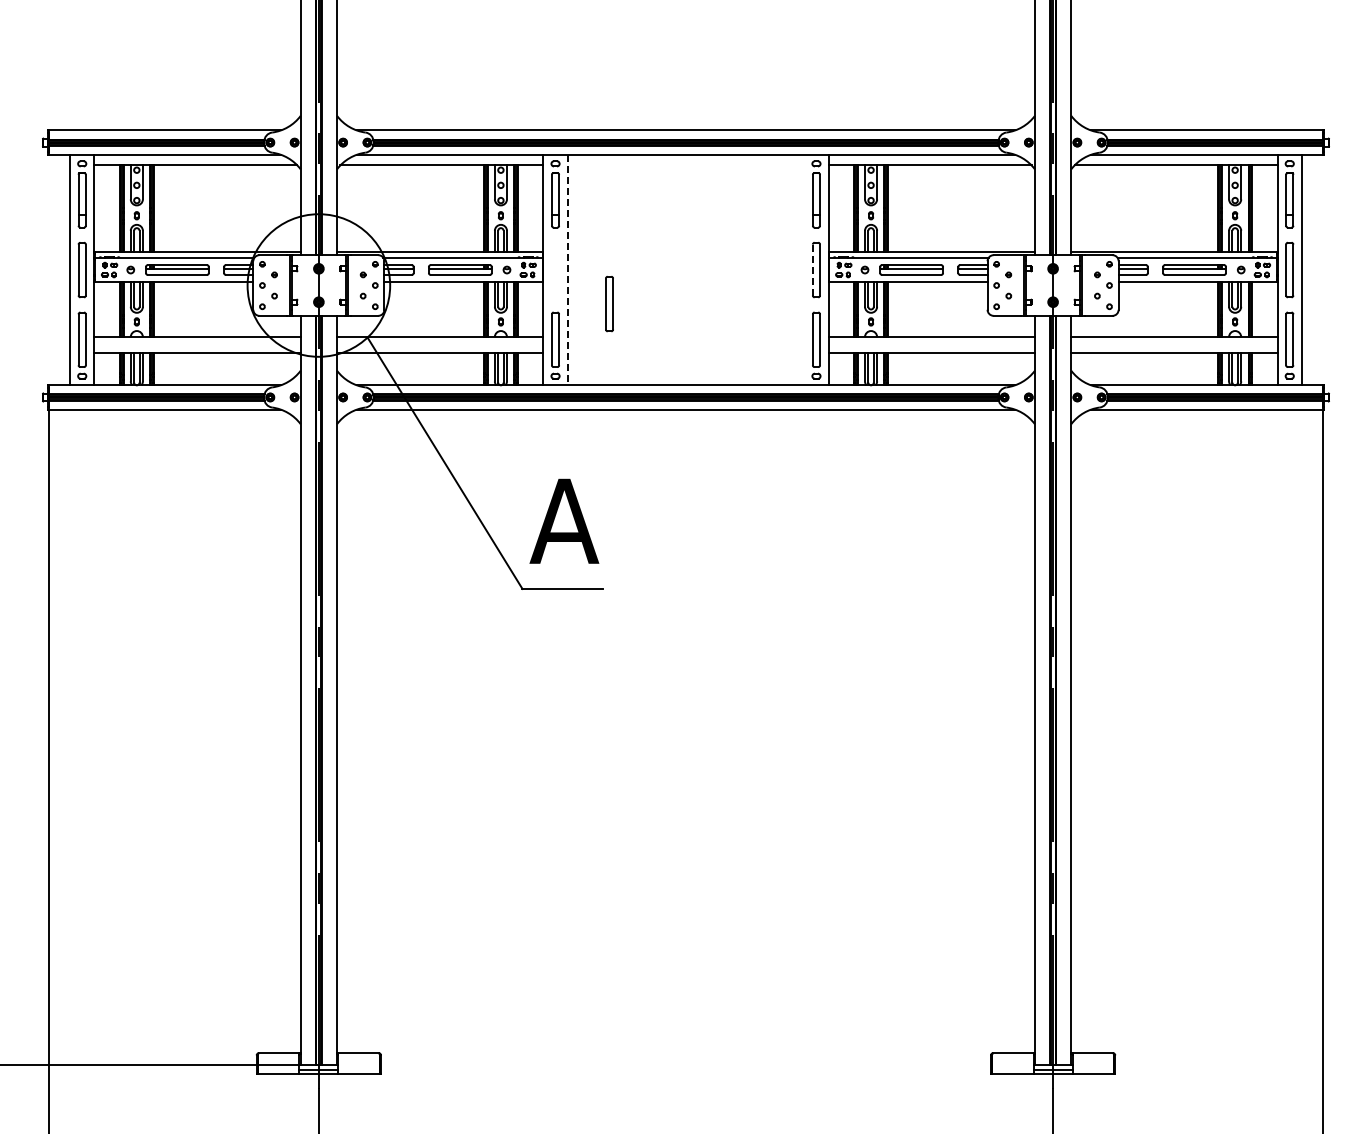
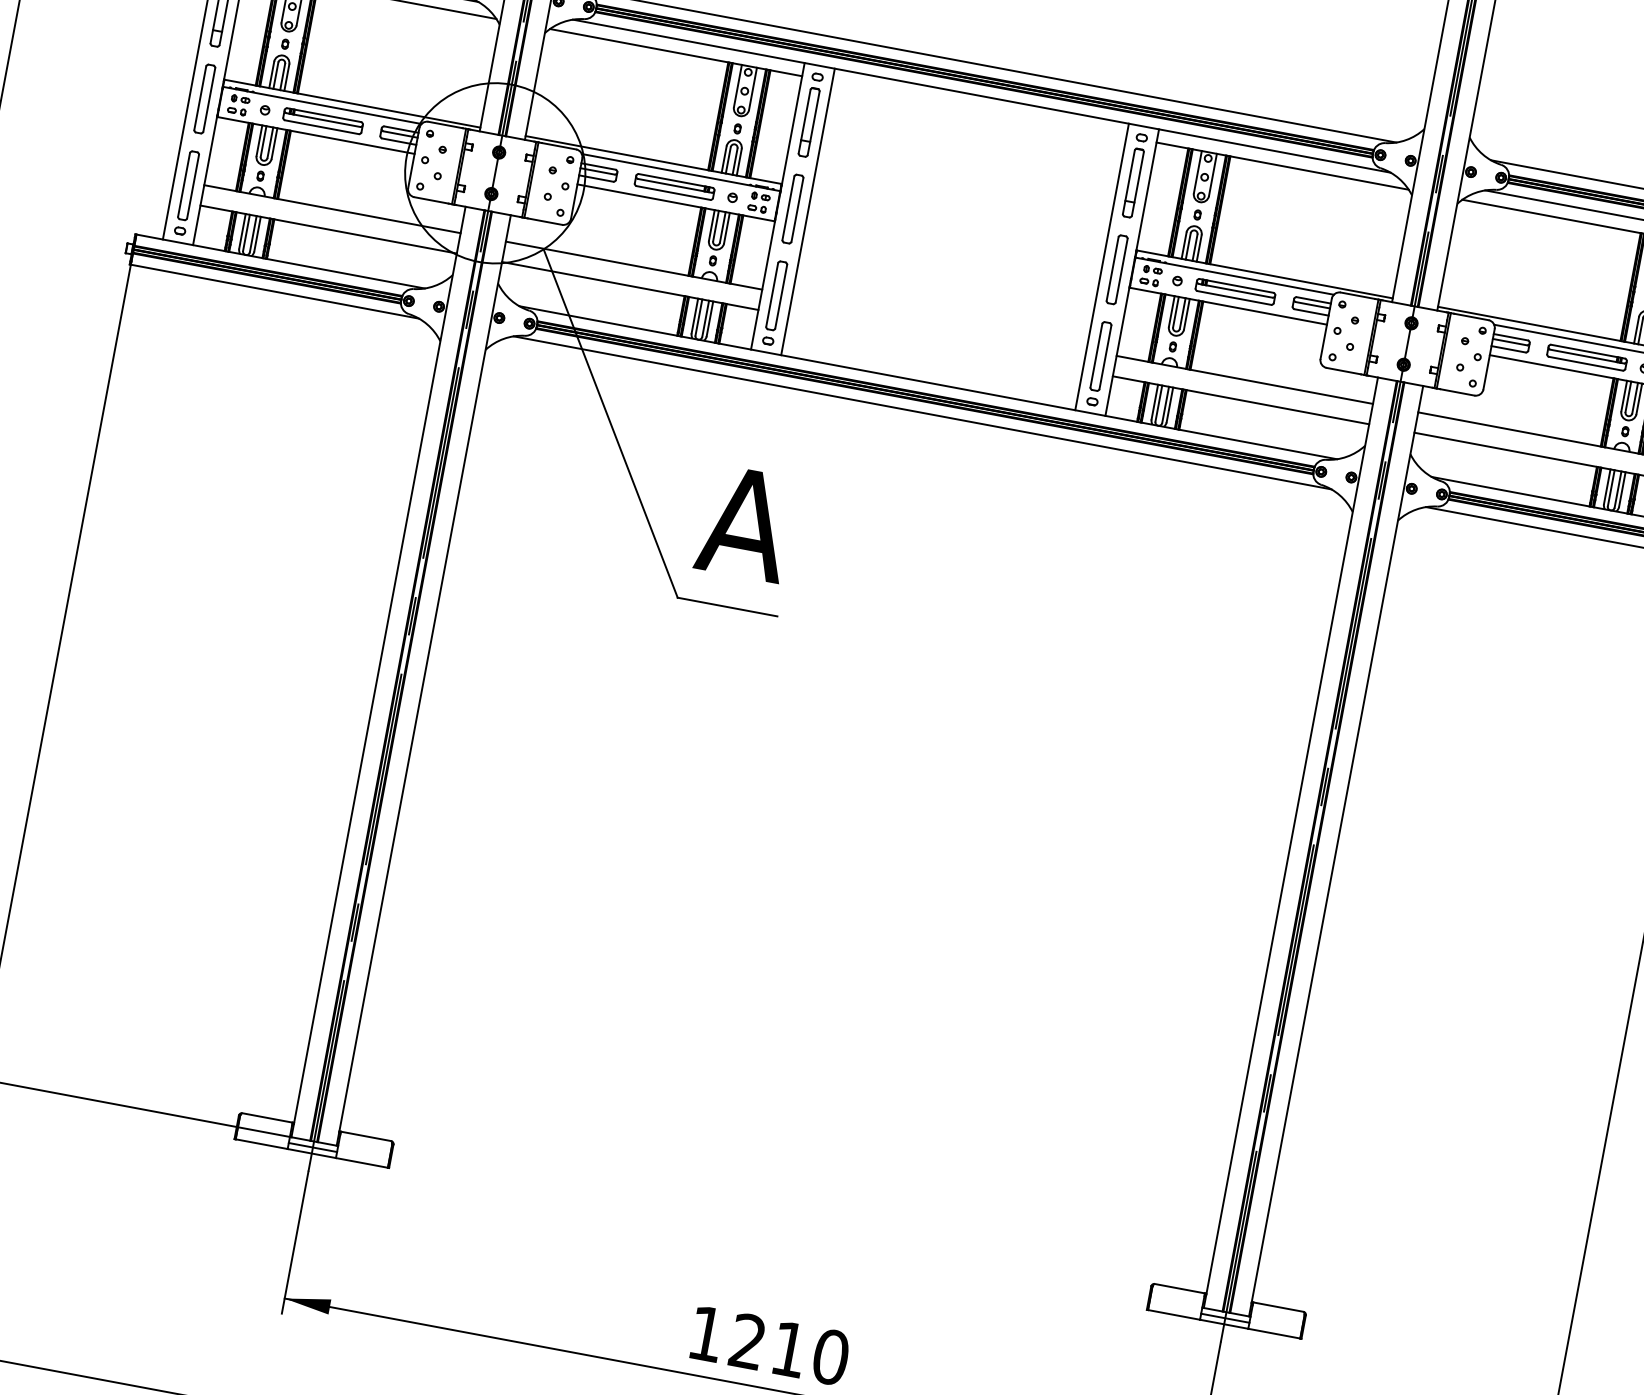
line: (804, 269) -> (1102, 266), added
line: (567, 270) -> (807, 212), dashed -> solid
line: (812, 270) -> (1112, 269), dashed -> solid
part: (609, 304) -> (792, 209), moved

